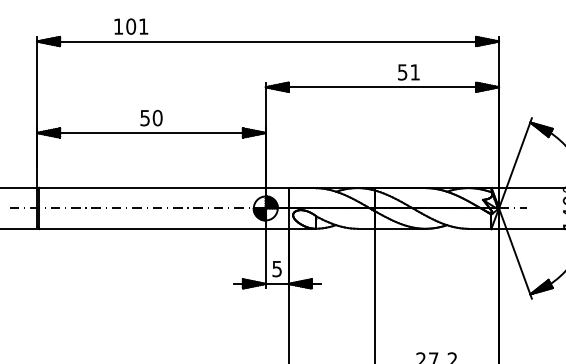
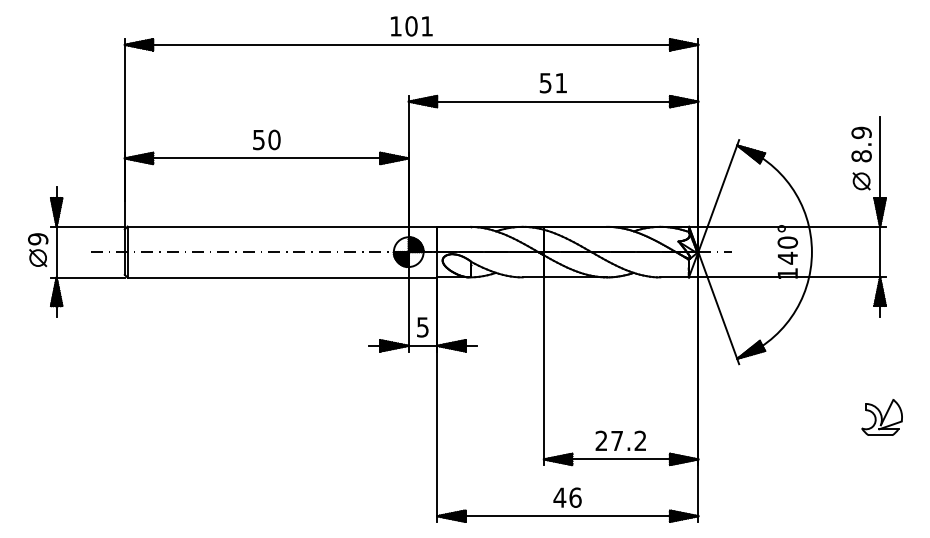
text: (131, 26) -> (411, 26), moved
text: (408, 72) -> (552, 83), moved

